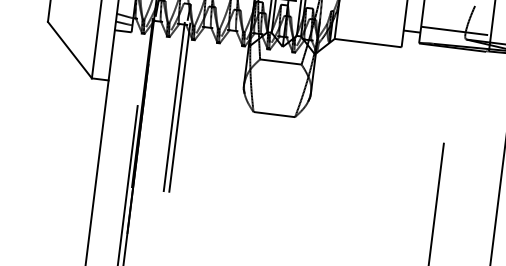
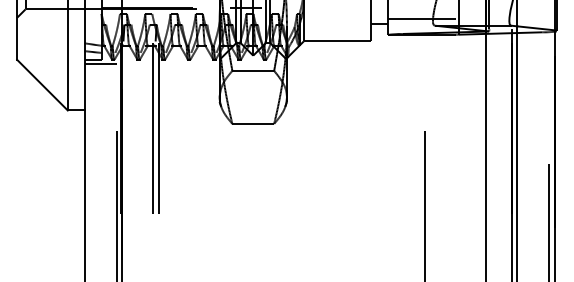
line: (130, 35) -> (100, 63), added

